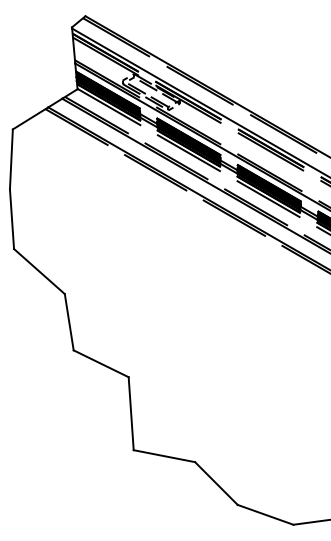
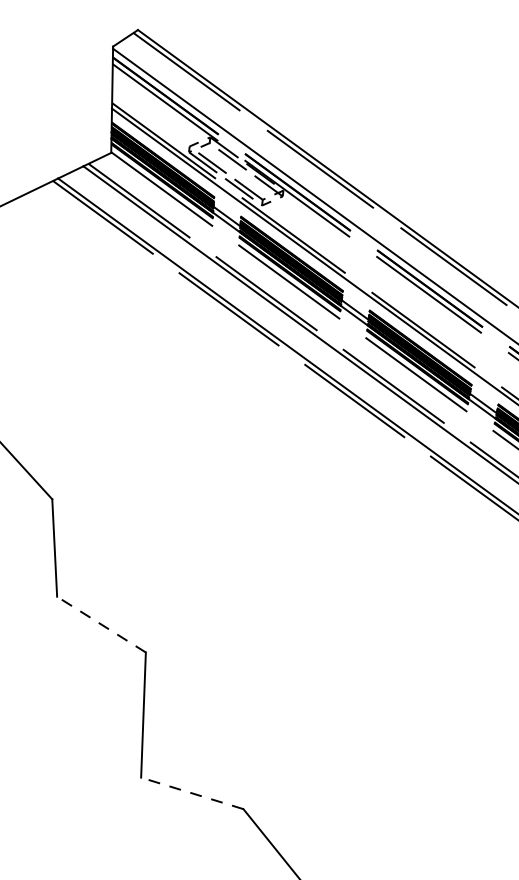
line: (101, 363) -> (102, 624), solid -> dashed
line: (163, 456) -> (190, 793), solid -> dashed

